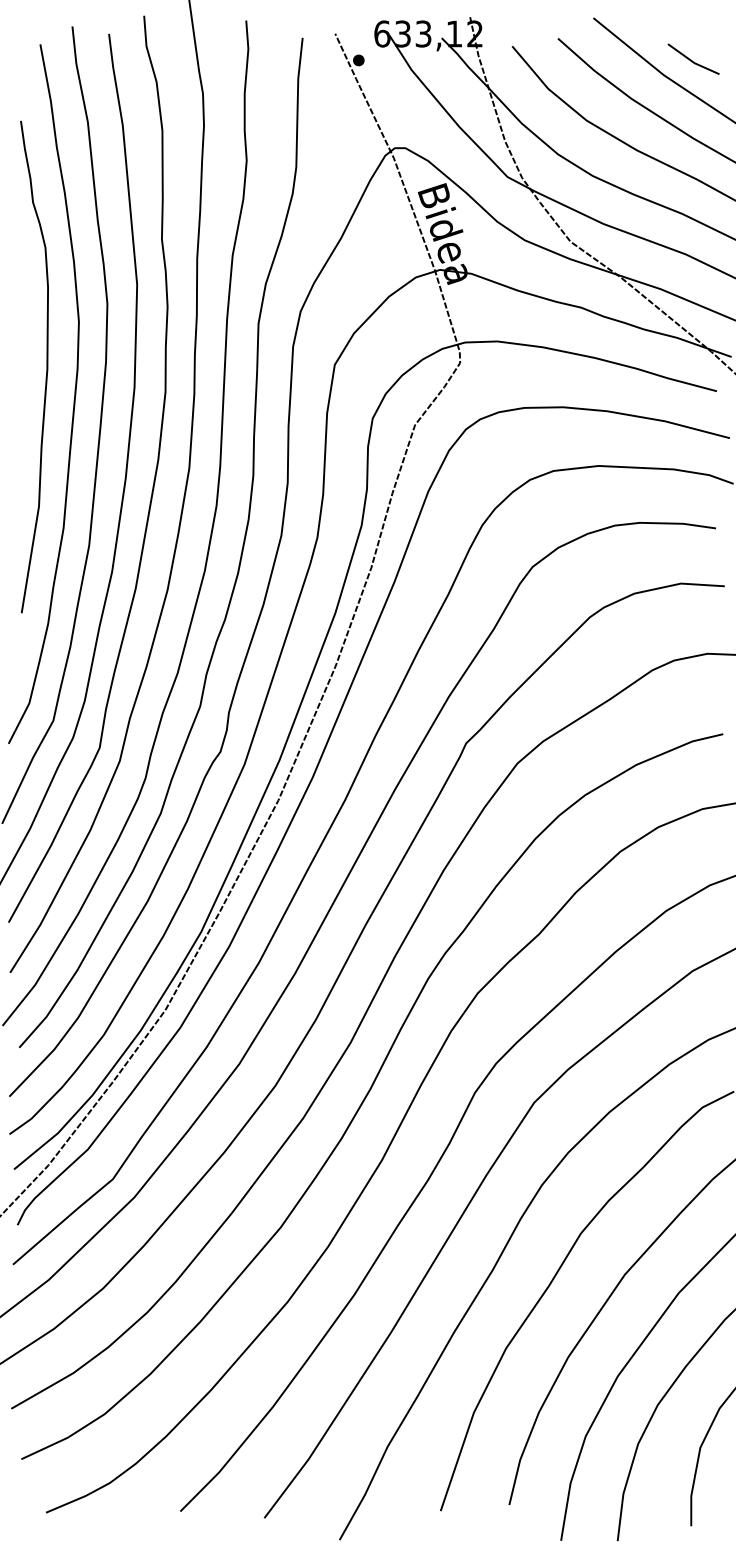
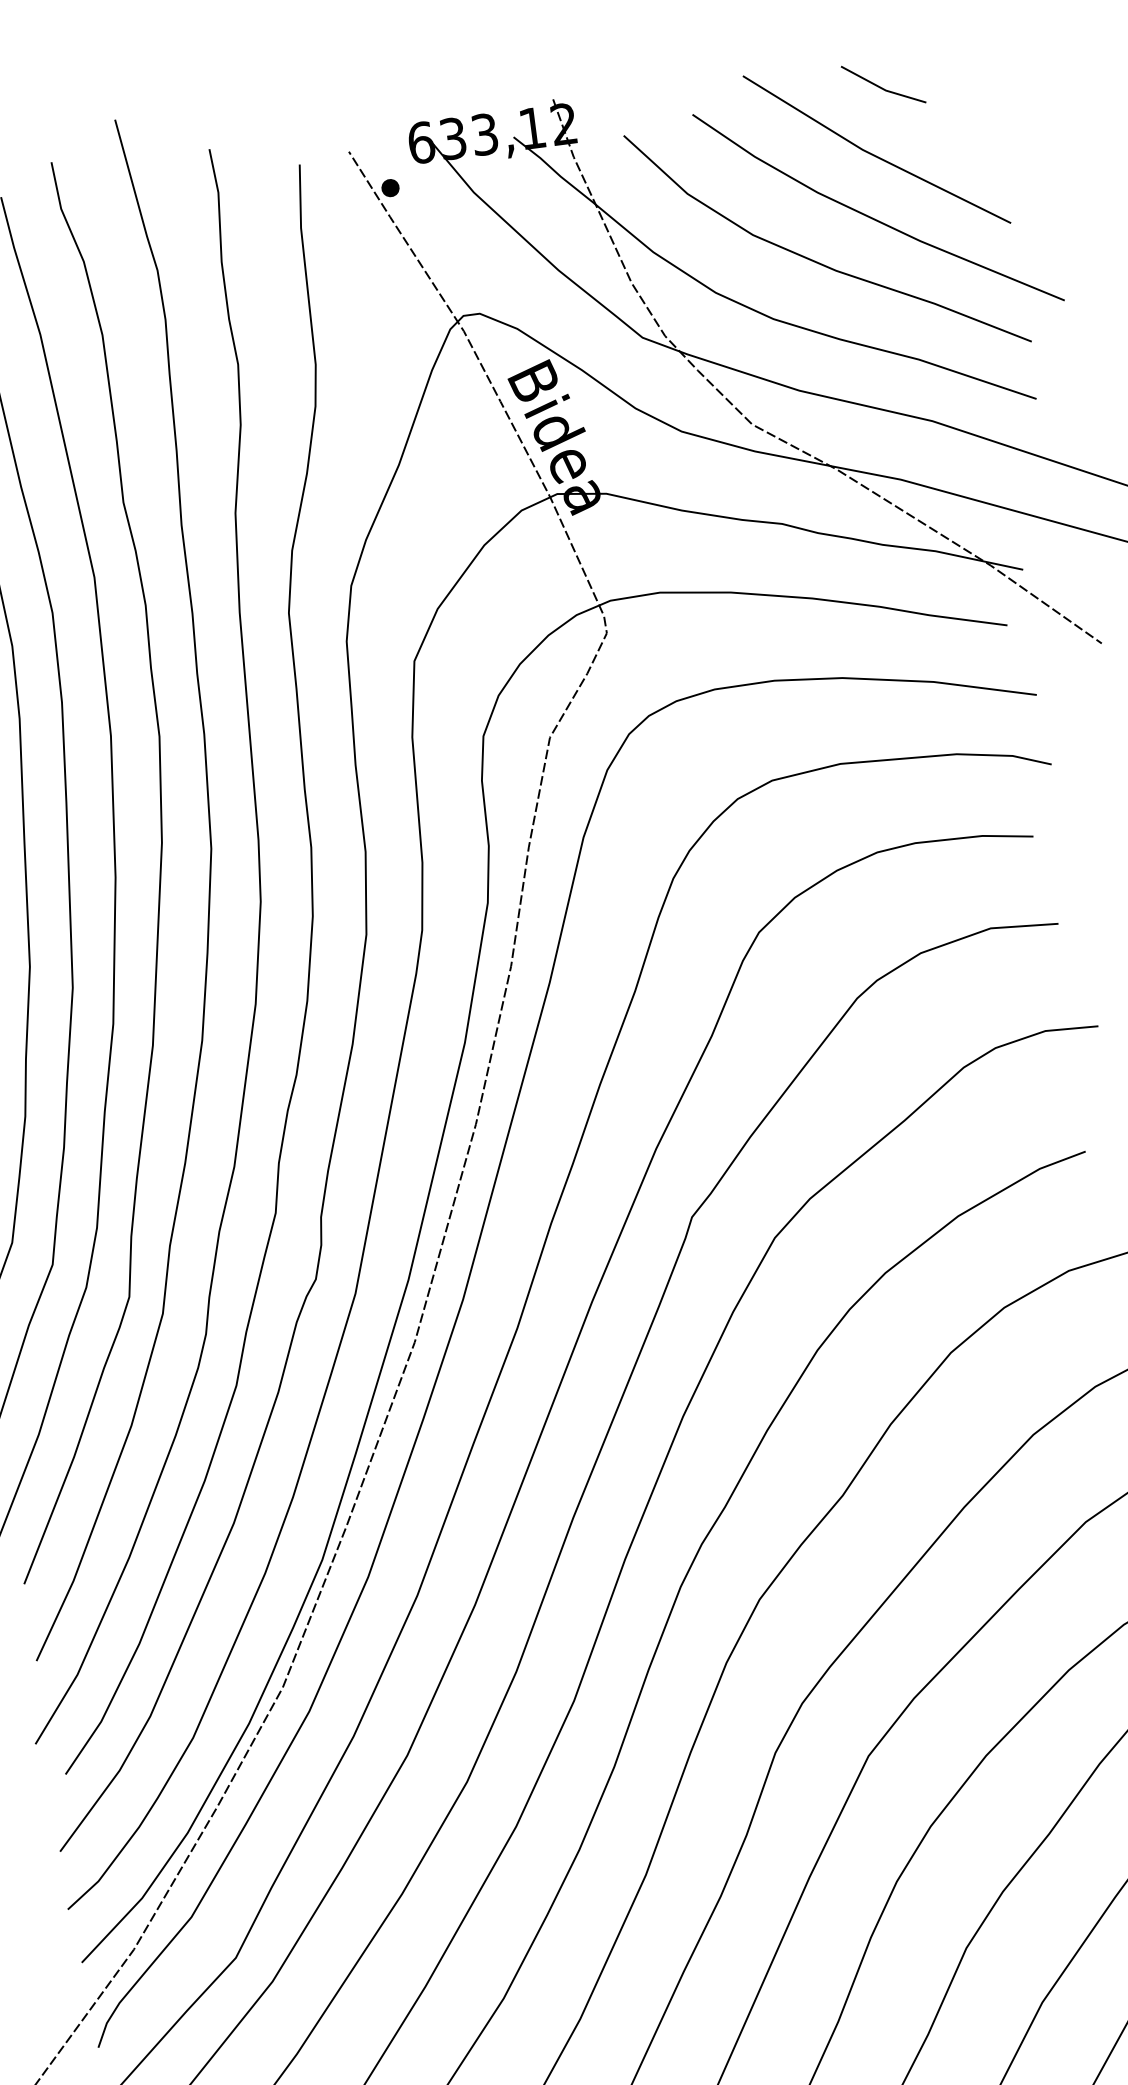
line: (691, 59) -> (880, 85), moved

